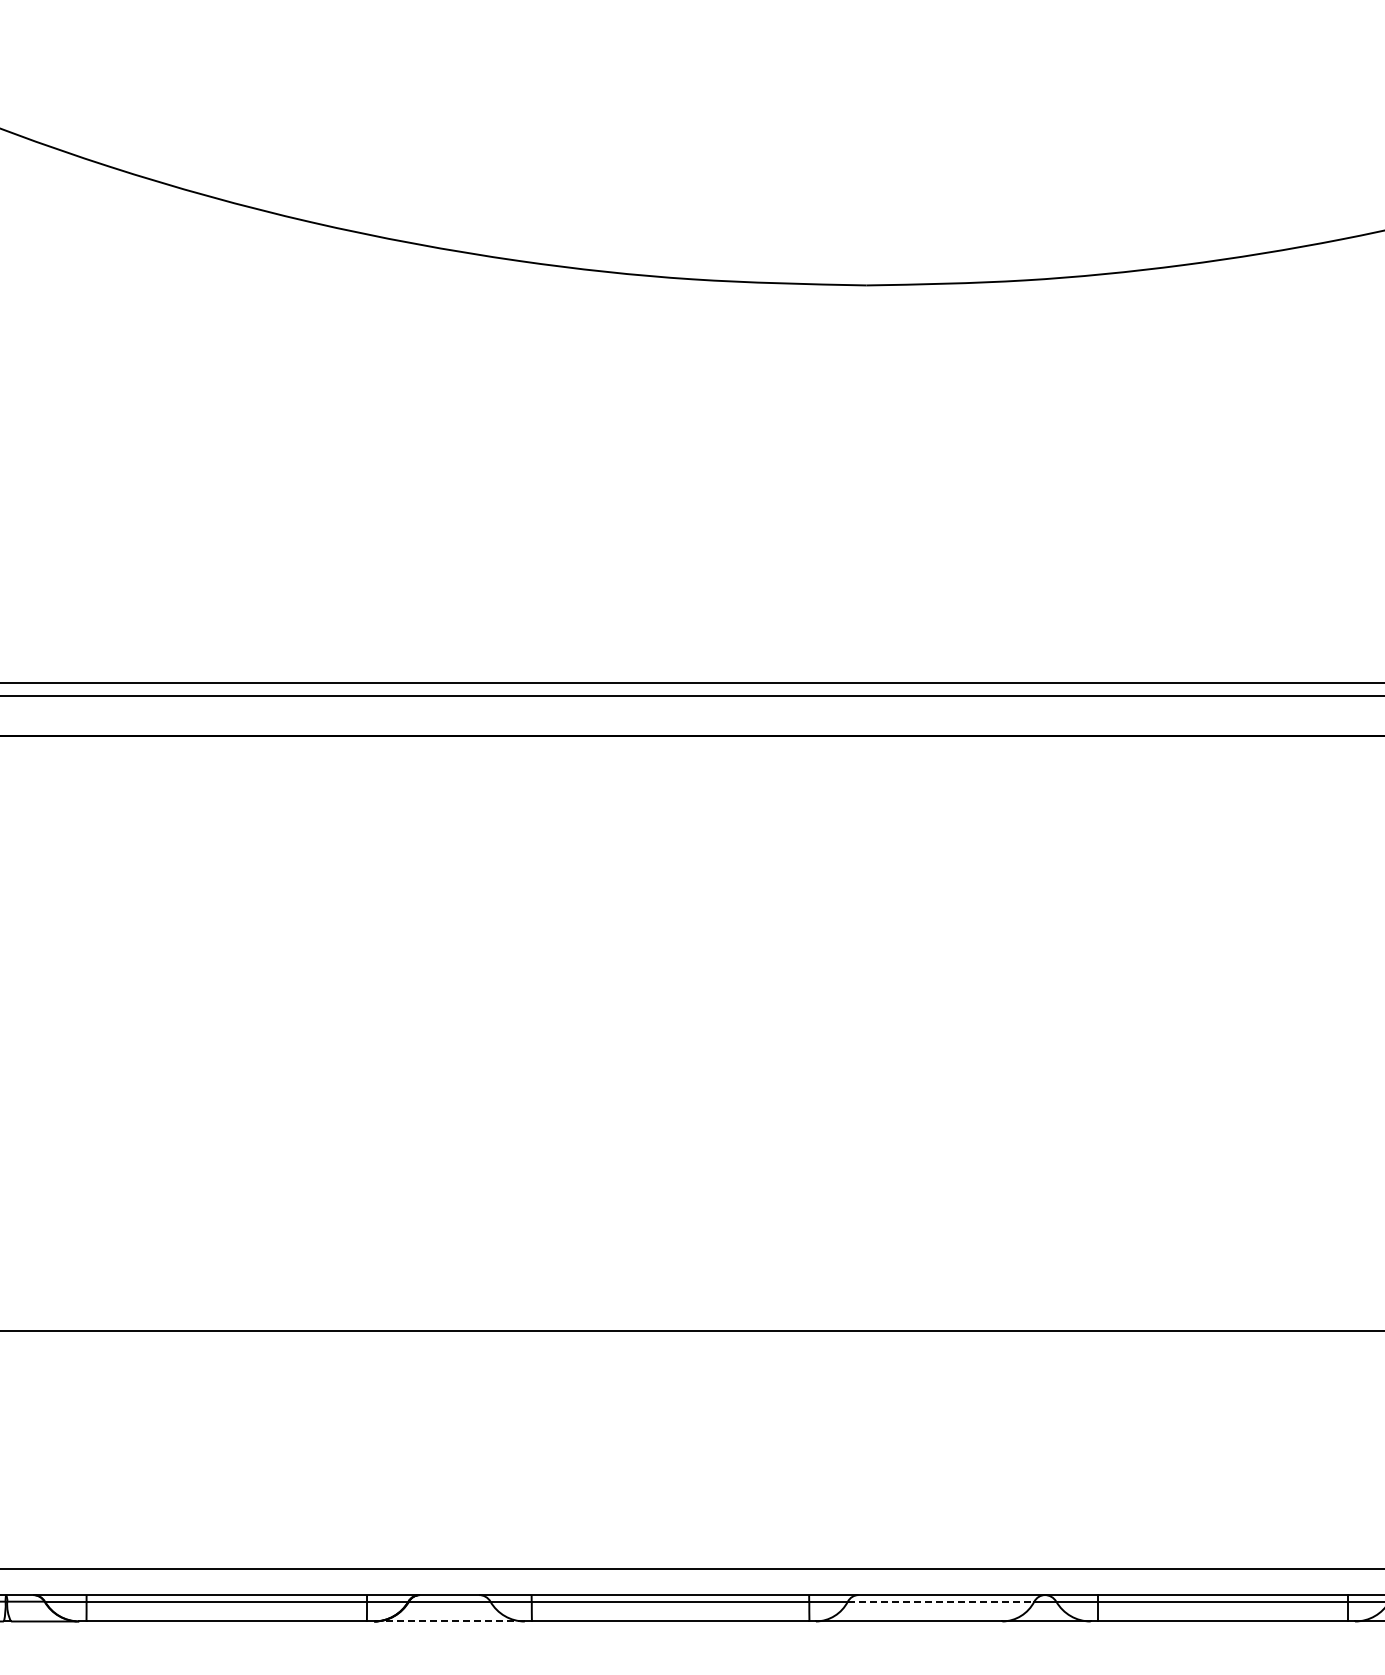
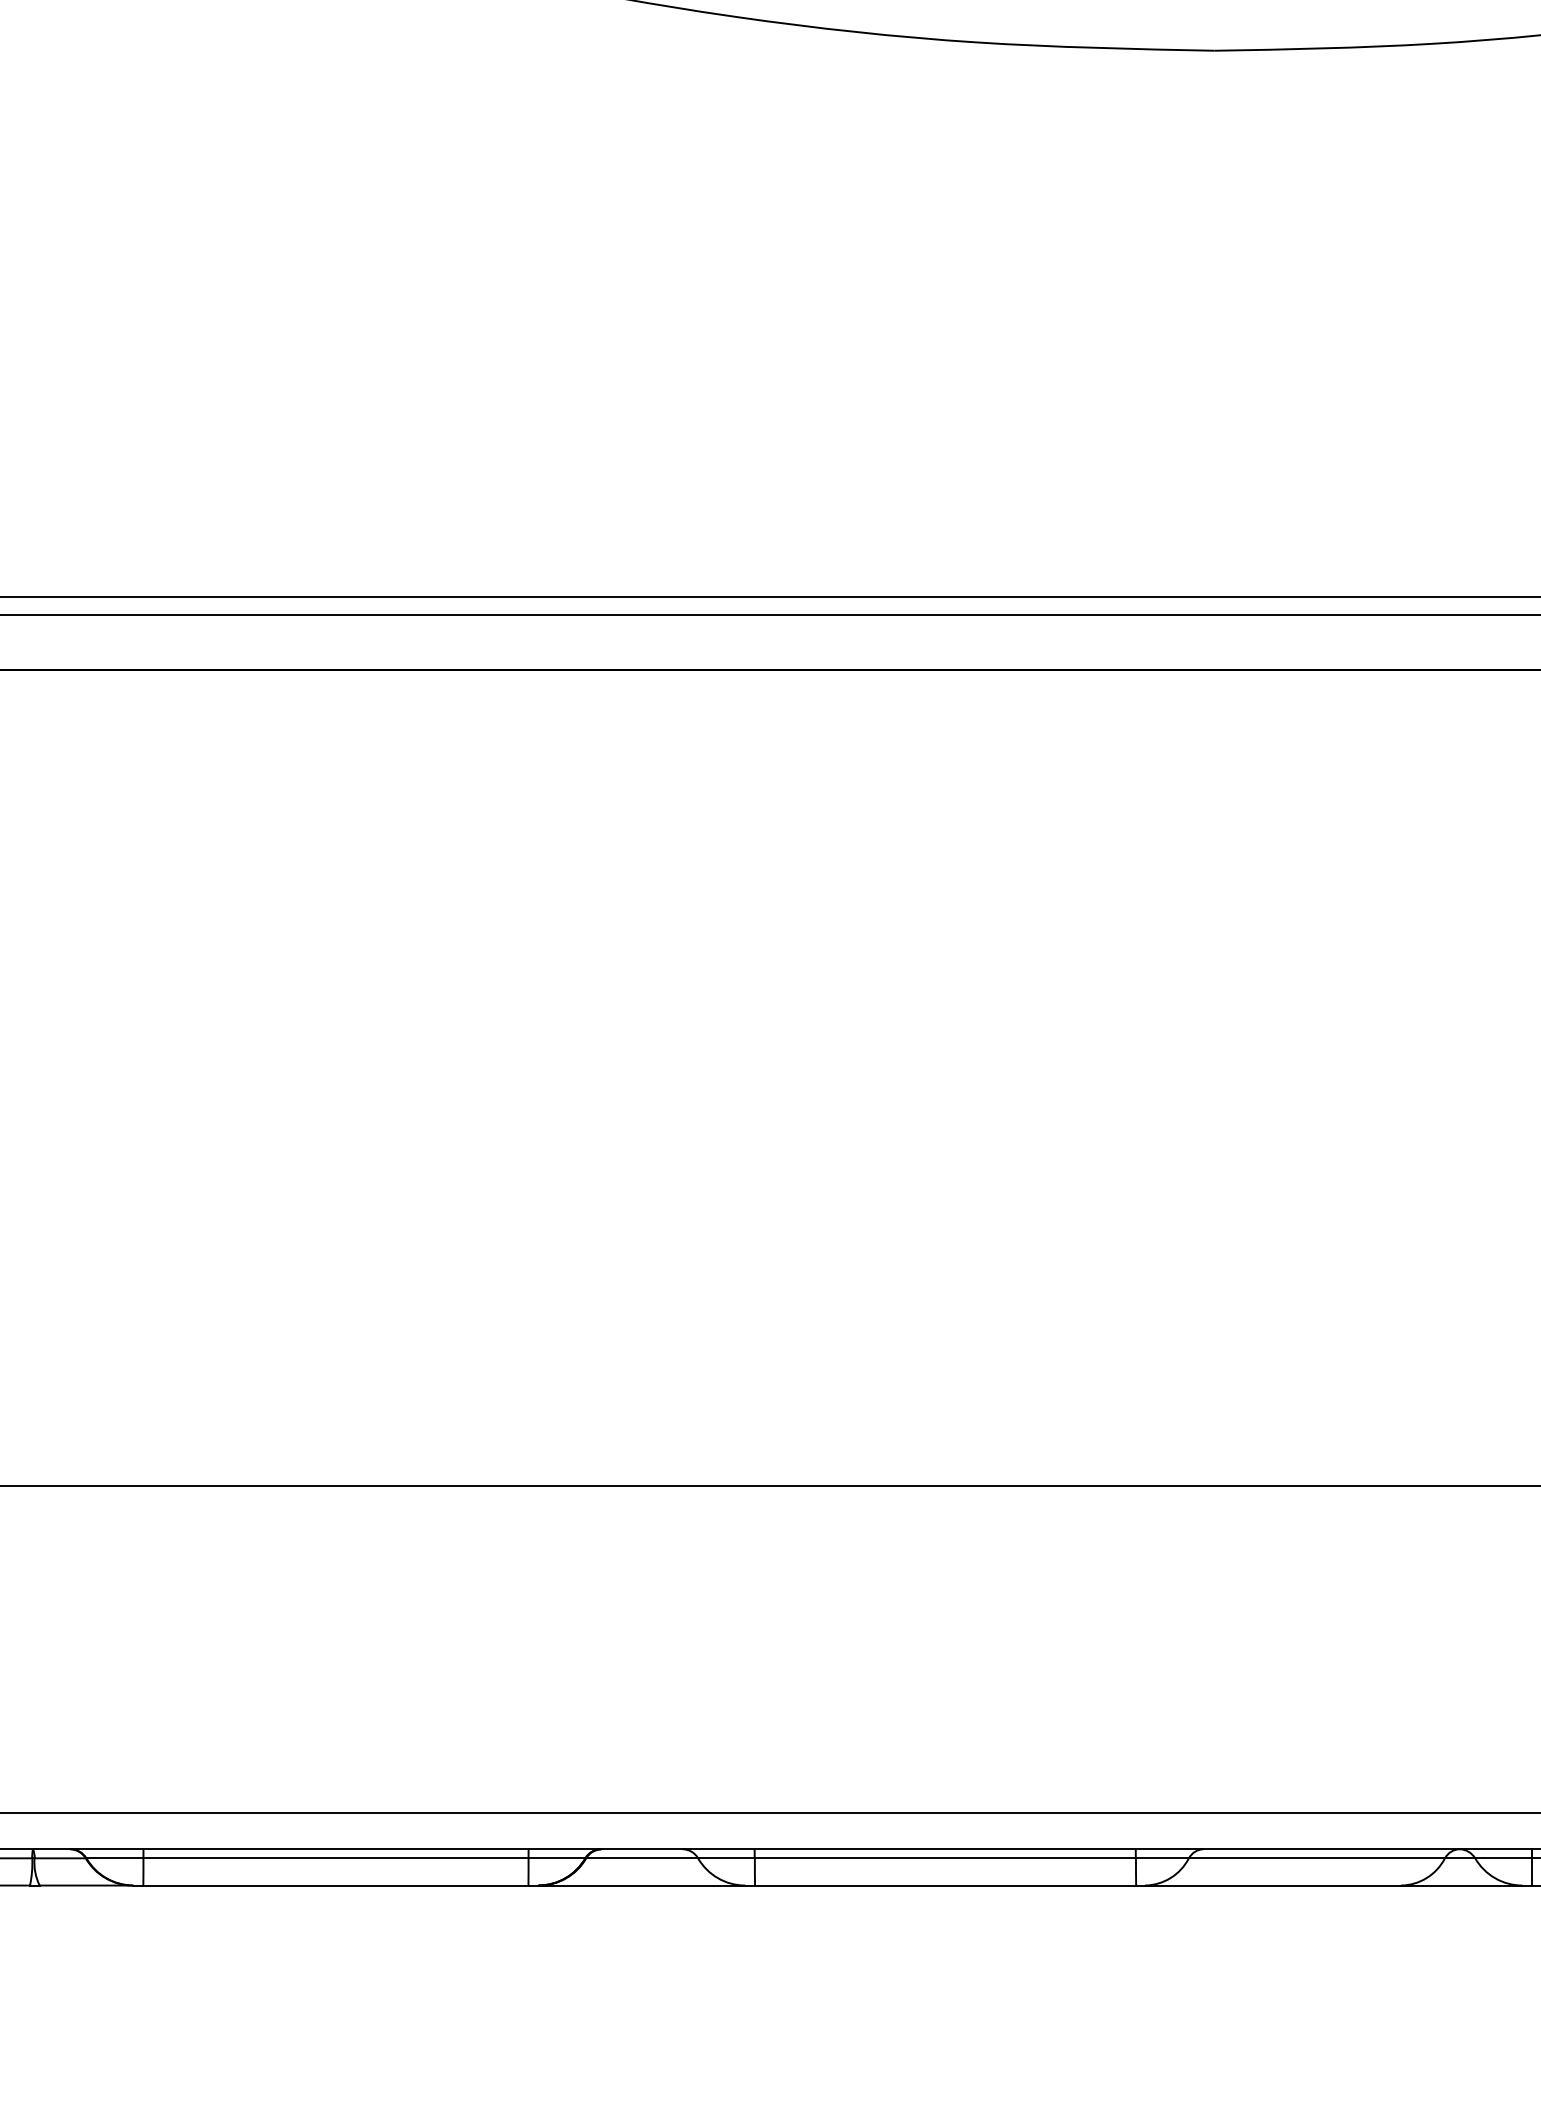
line: (941, 1601) -> (1317, 1858), dashed -> solid
line: (449, 1621) -> (641, 1885), dashed -> solid

